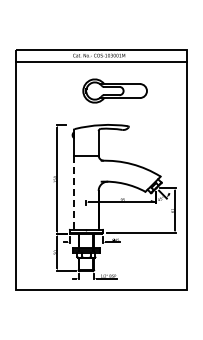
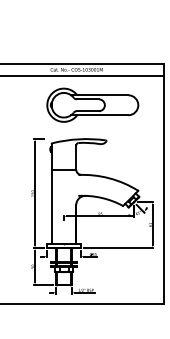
part: (114, 90) -> (92, 104), size x1.43
line: (74, 192) -> (52, 206), dashed -> solid

